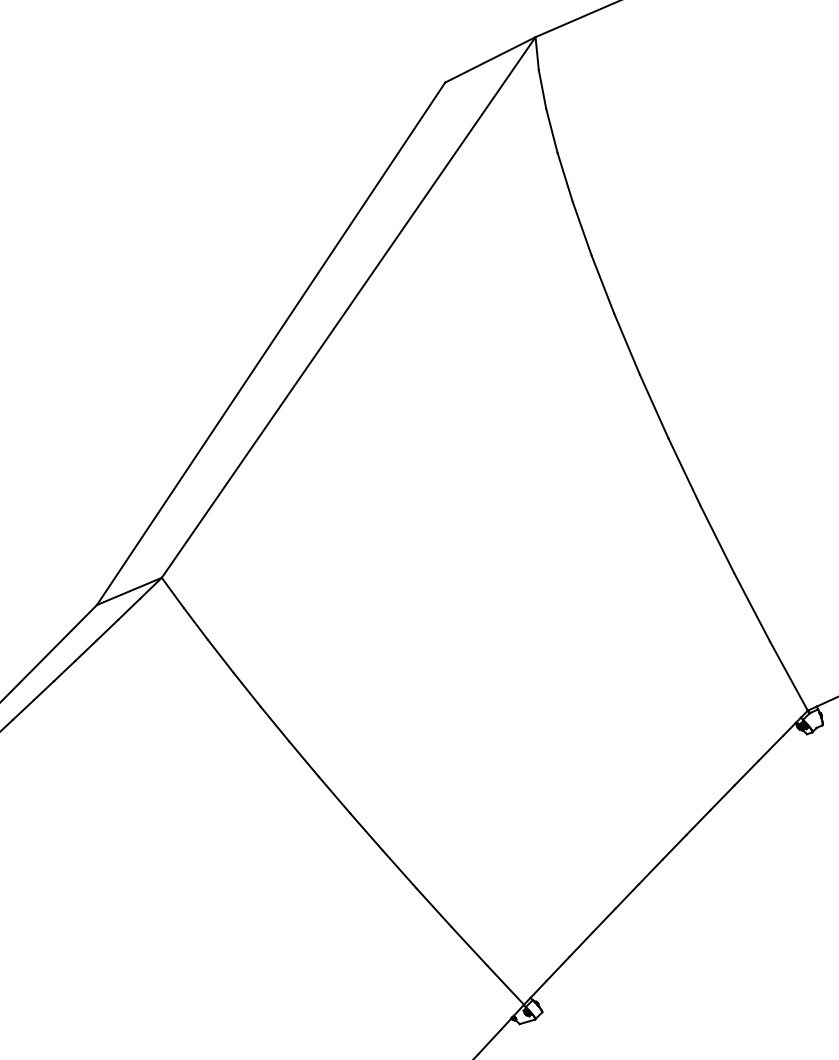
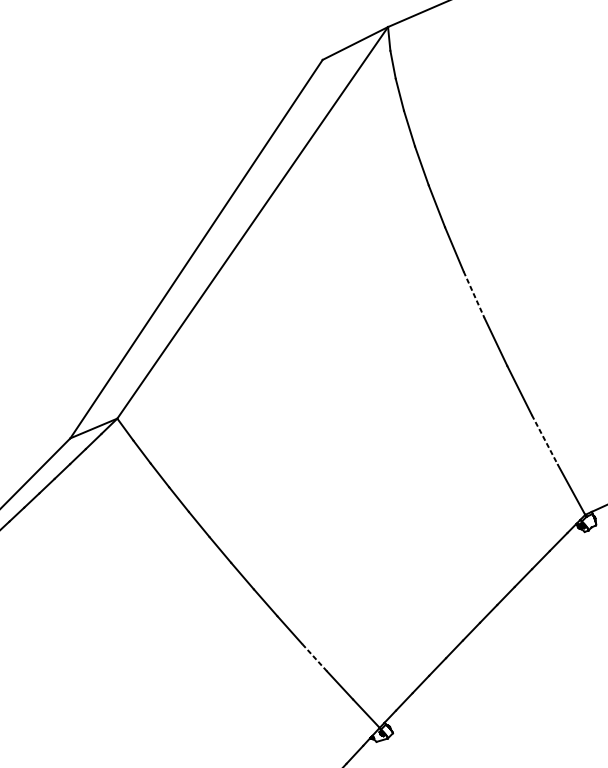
line: (654, 407) -> (474, 295), solid -> dashed
line: (752, 607) -> (545, 440), solid -> dashed
line: (434, 907) -> (314, 657), solid -> dashed

